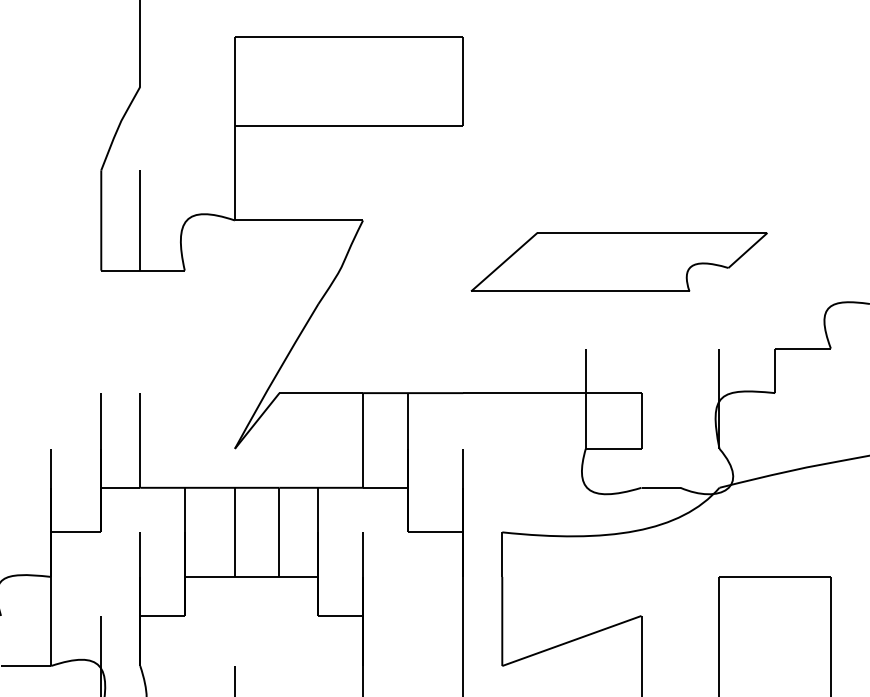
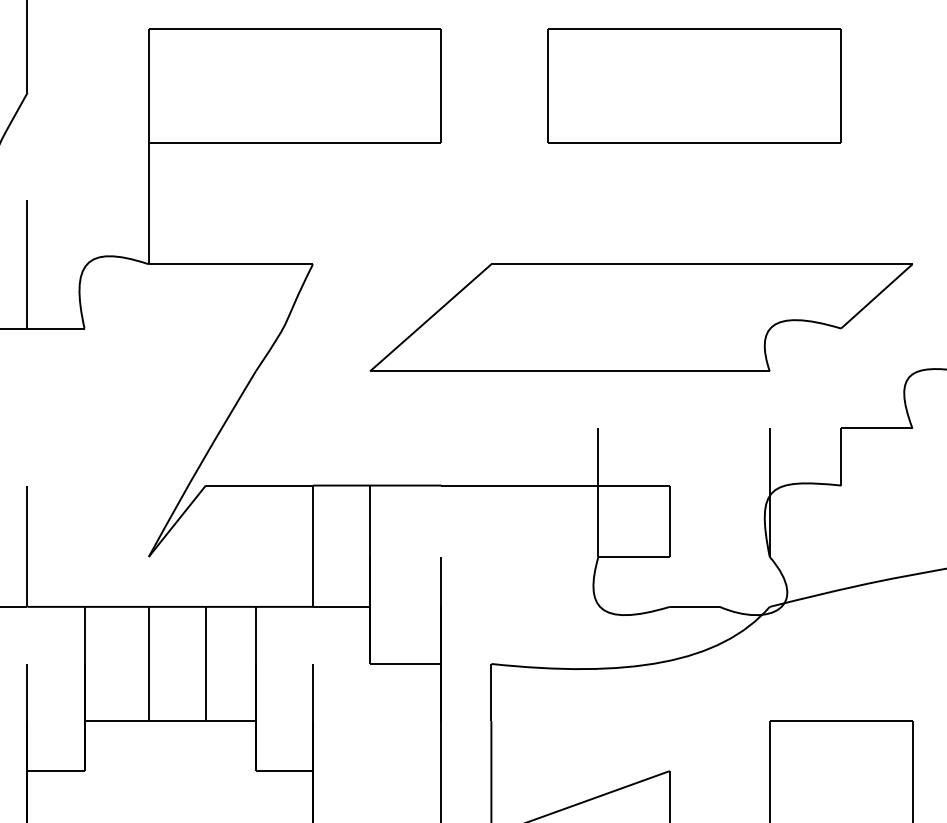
part: (660, 81) -> (694, 86), added
part: (619, 261) -> (641, 316), size x1.43

